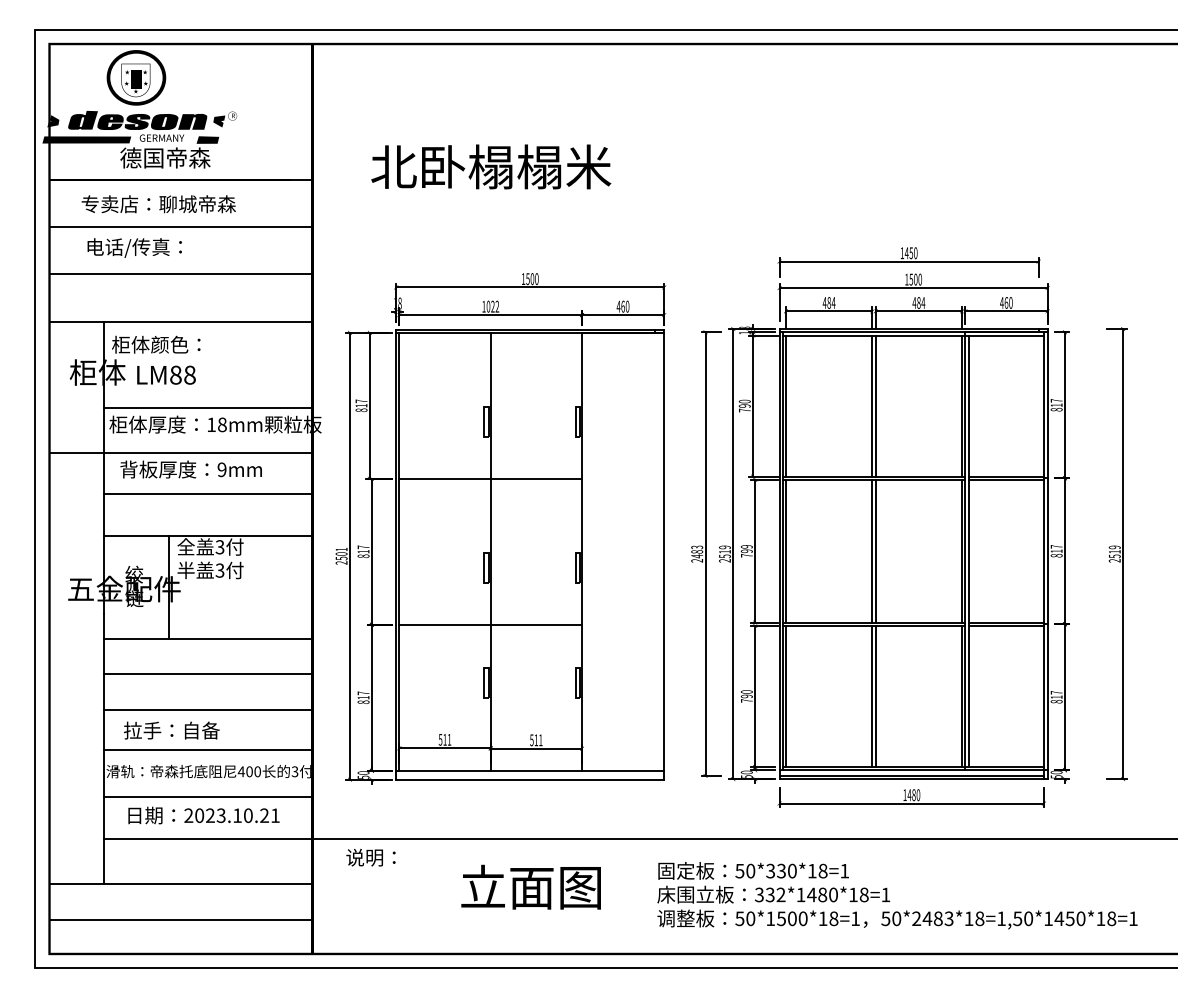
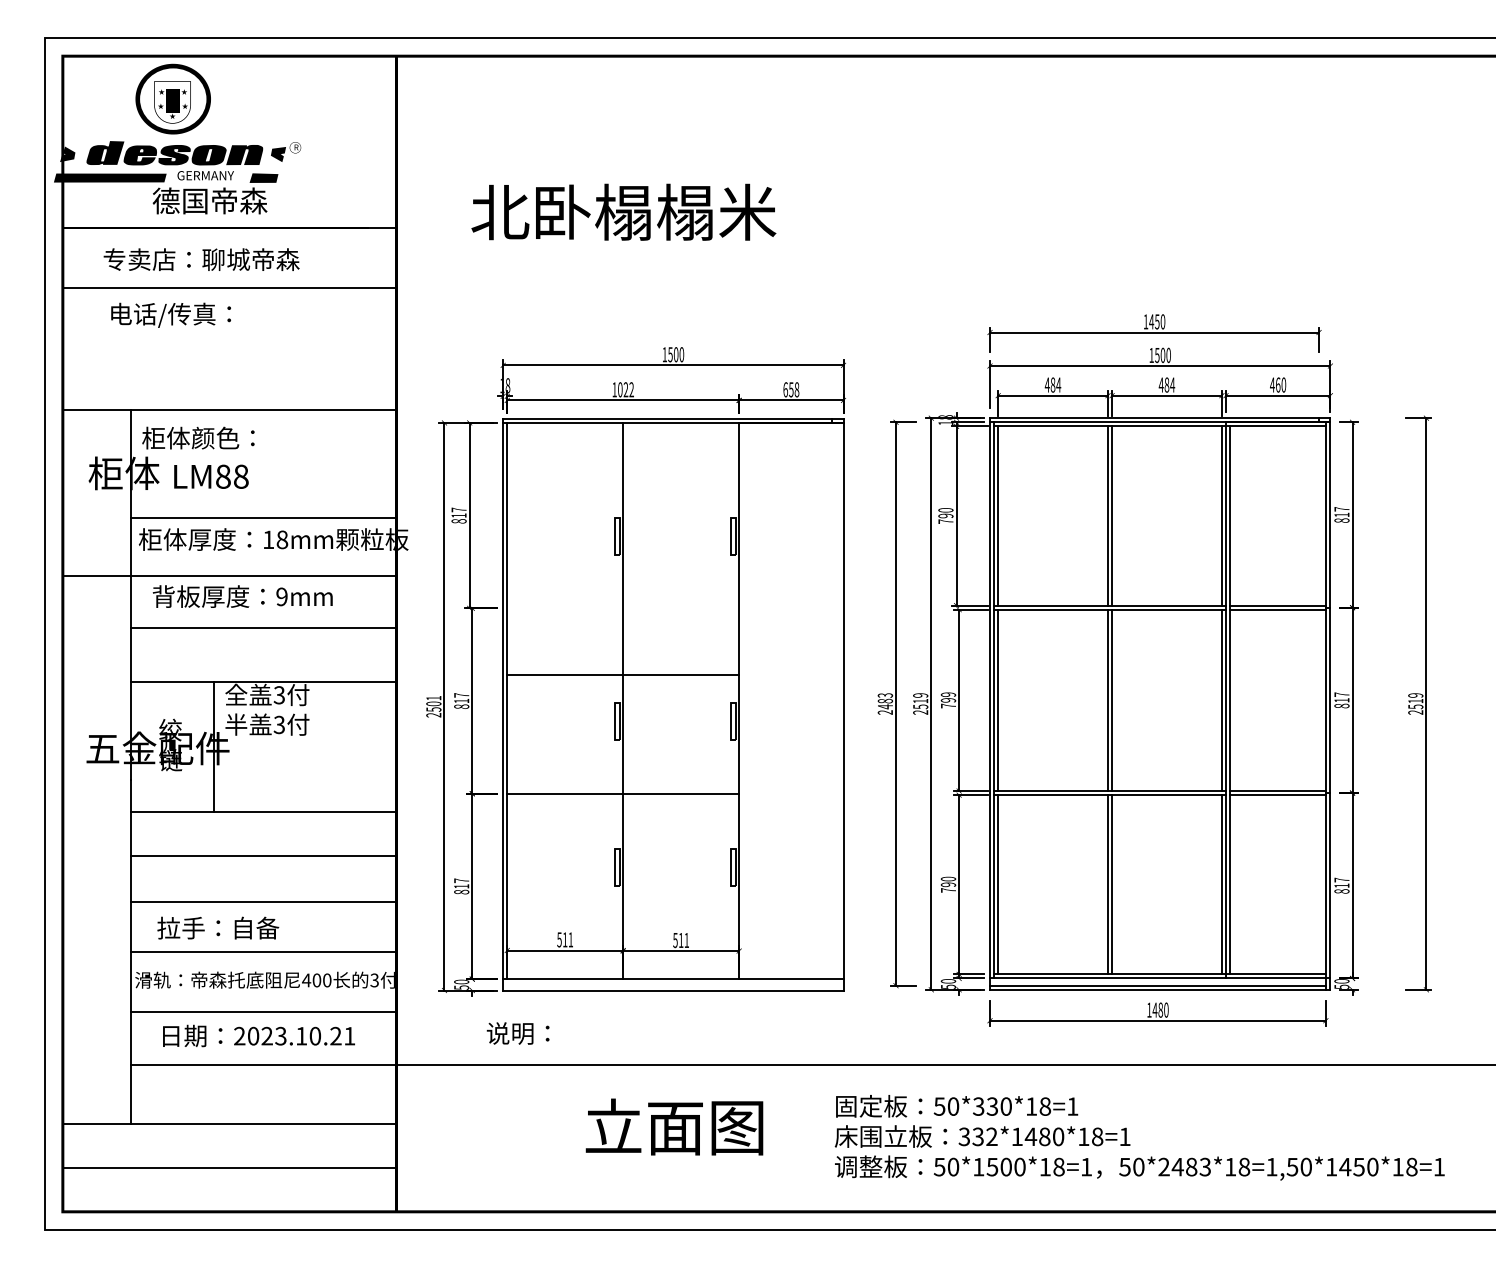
line: (181, 274) -> (230, 348), removed
text: (623, 306) -> (791, 389), 460 -> 658
line: (490, 478) -> (623, 675), moved
text: (370, 857) -> (517, 1033), moved

